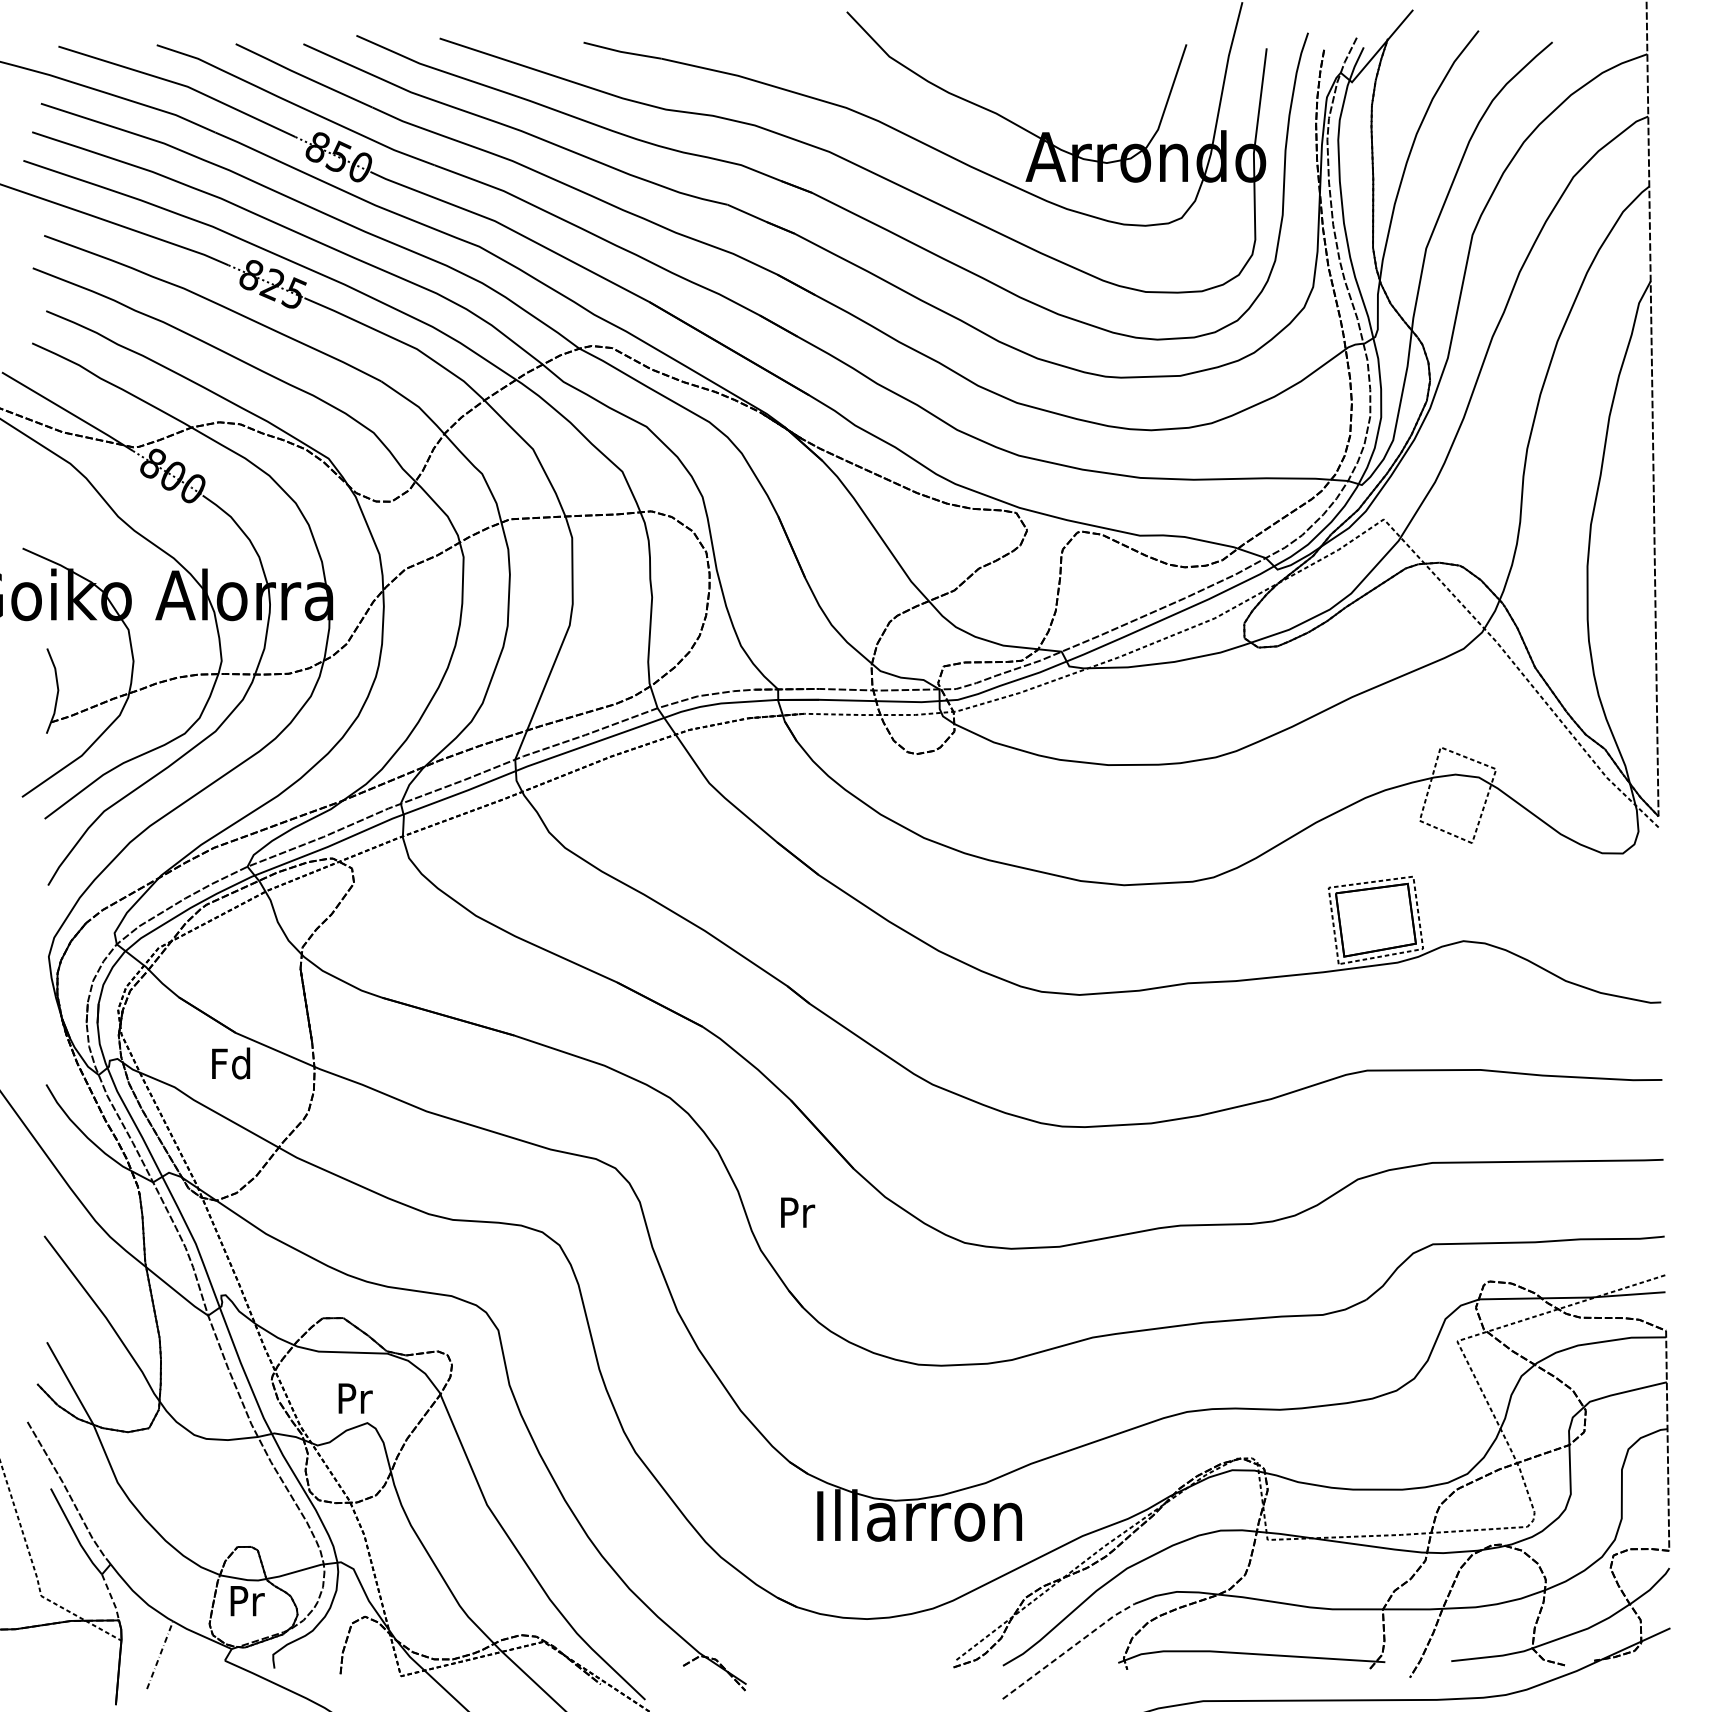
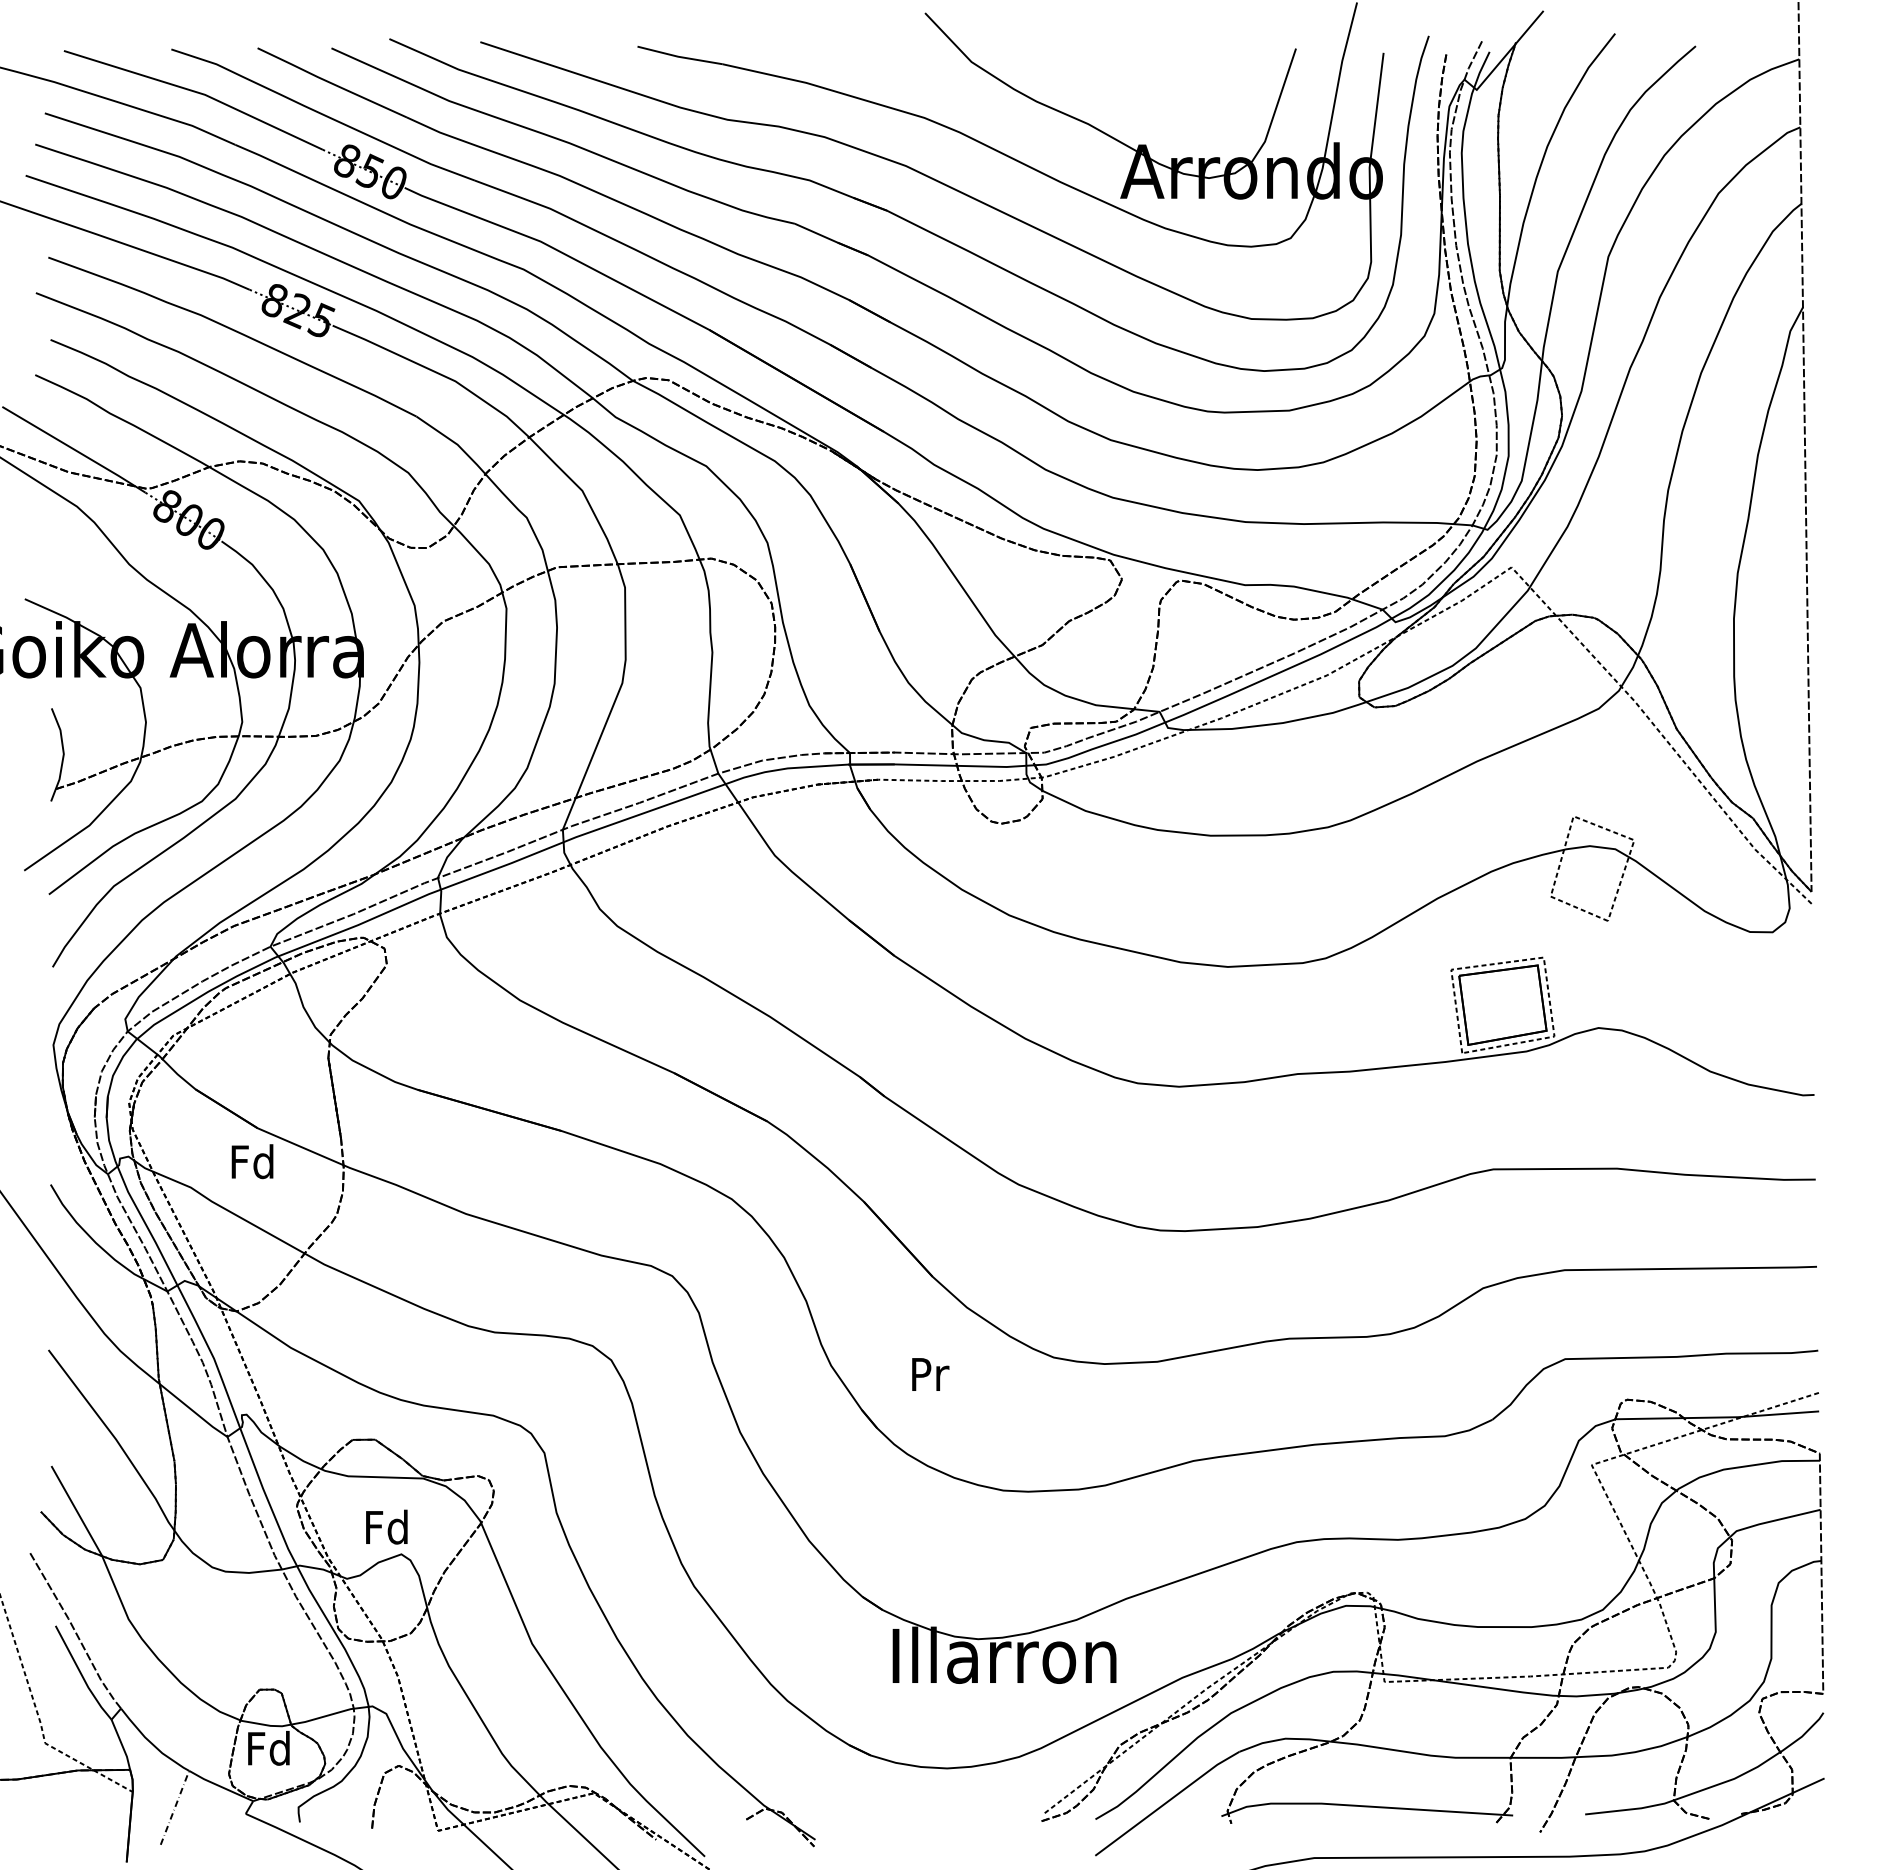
text: (797, 1212) -> (930, 1374), moved
text: (353, 1397) -> (386, 1526), Pr -> Fd
line: (112, 1597) -> (122, 1744), dashed -> solid
text: (245, 1600) -> (268, 1748), Pr -> Fd
line: (1068, 1650) -> (1167, 1802), dashed -> solid

